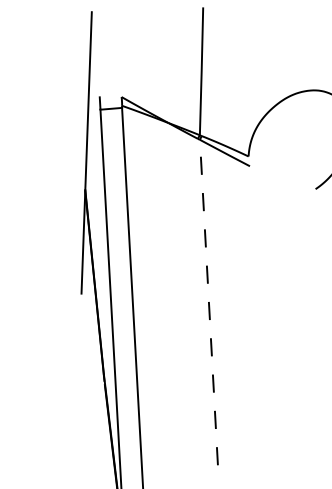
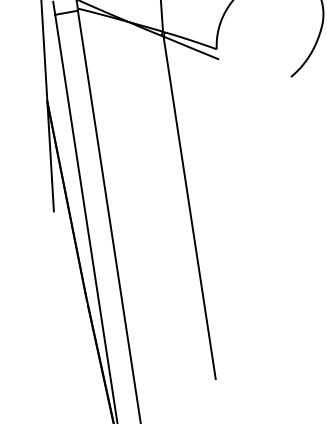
line: (208, 302) -> (189, 207), dashed -> solid

